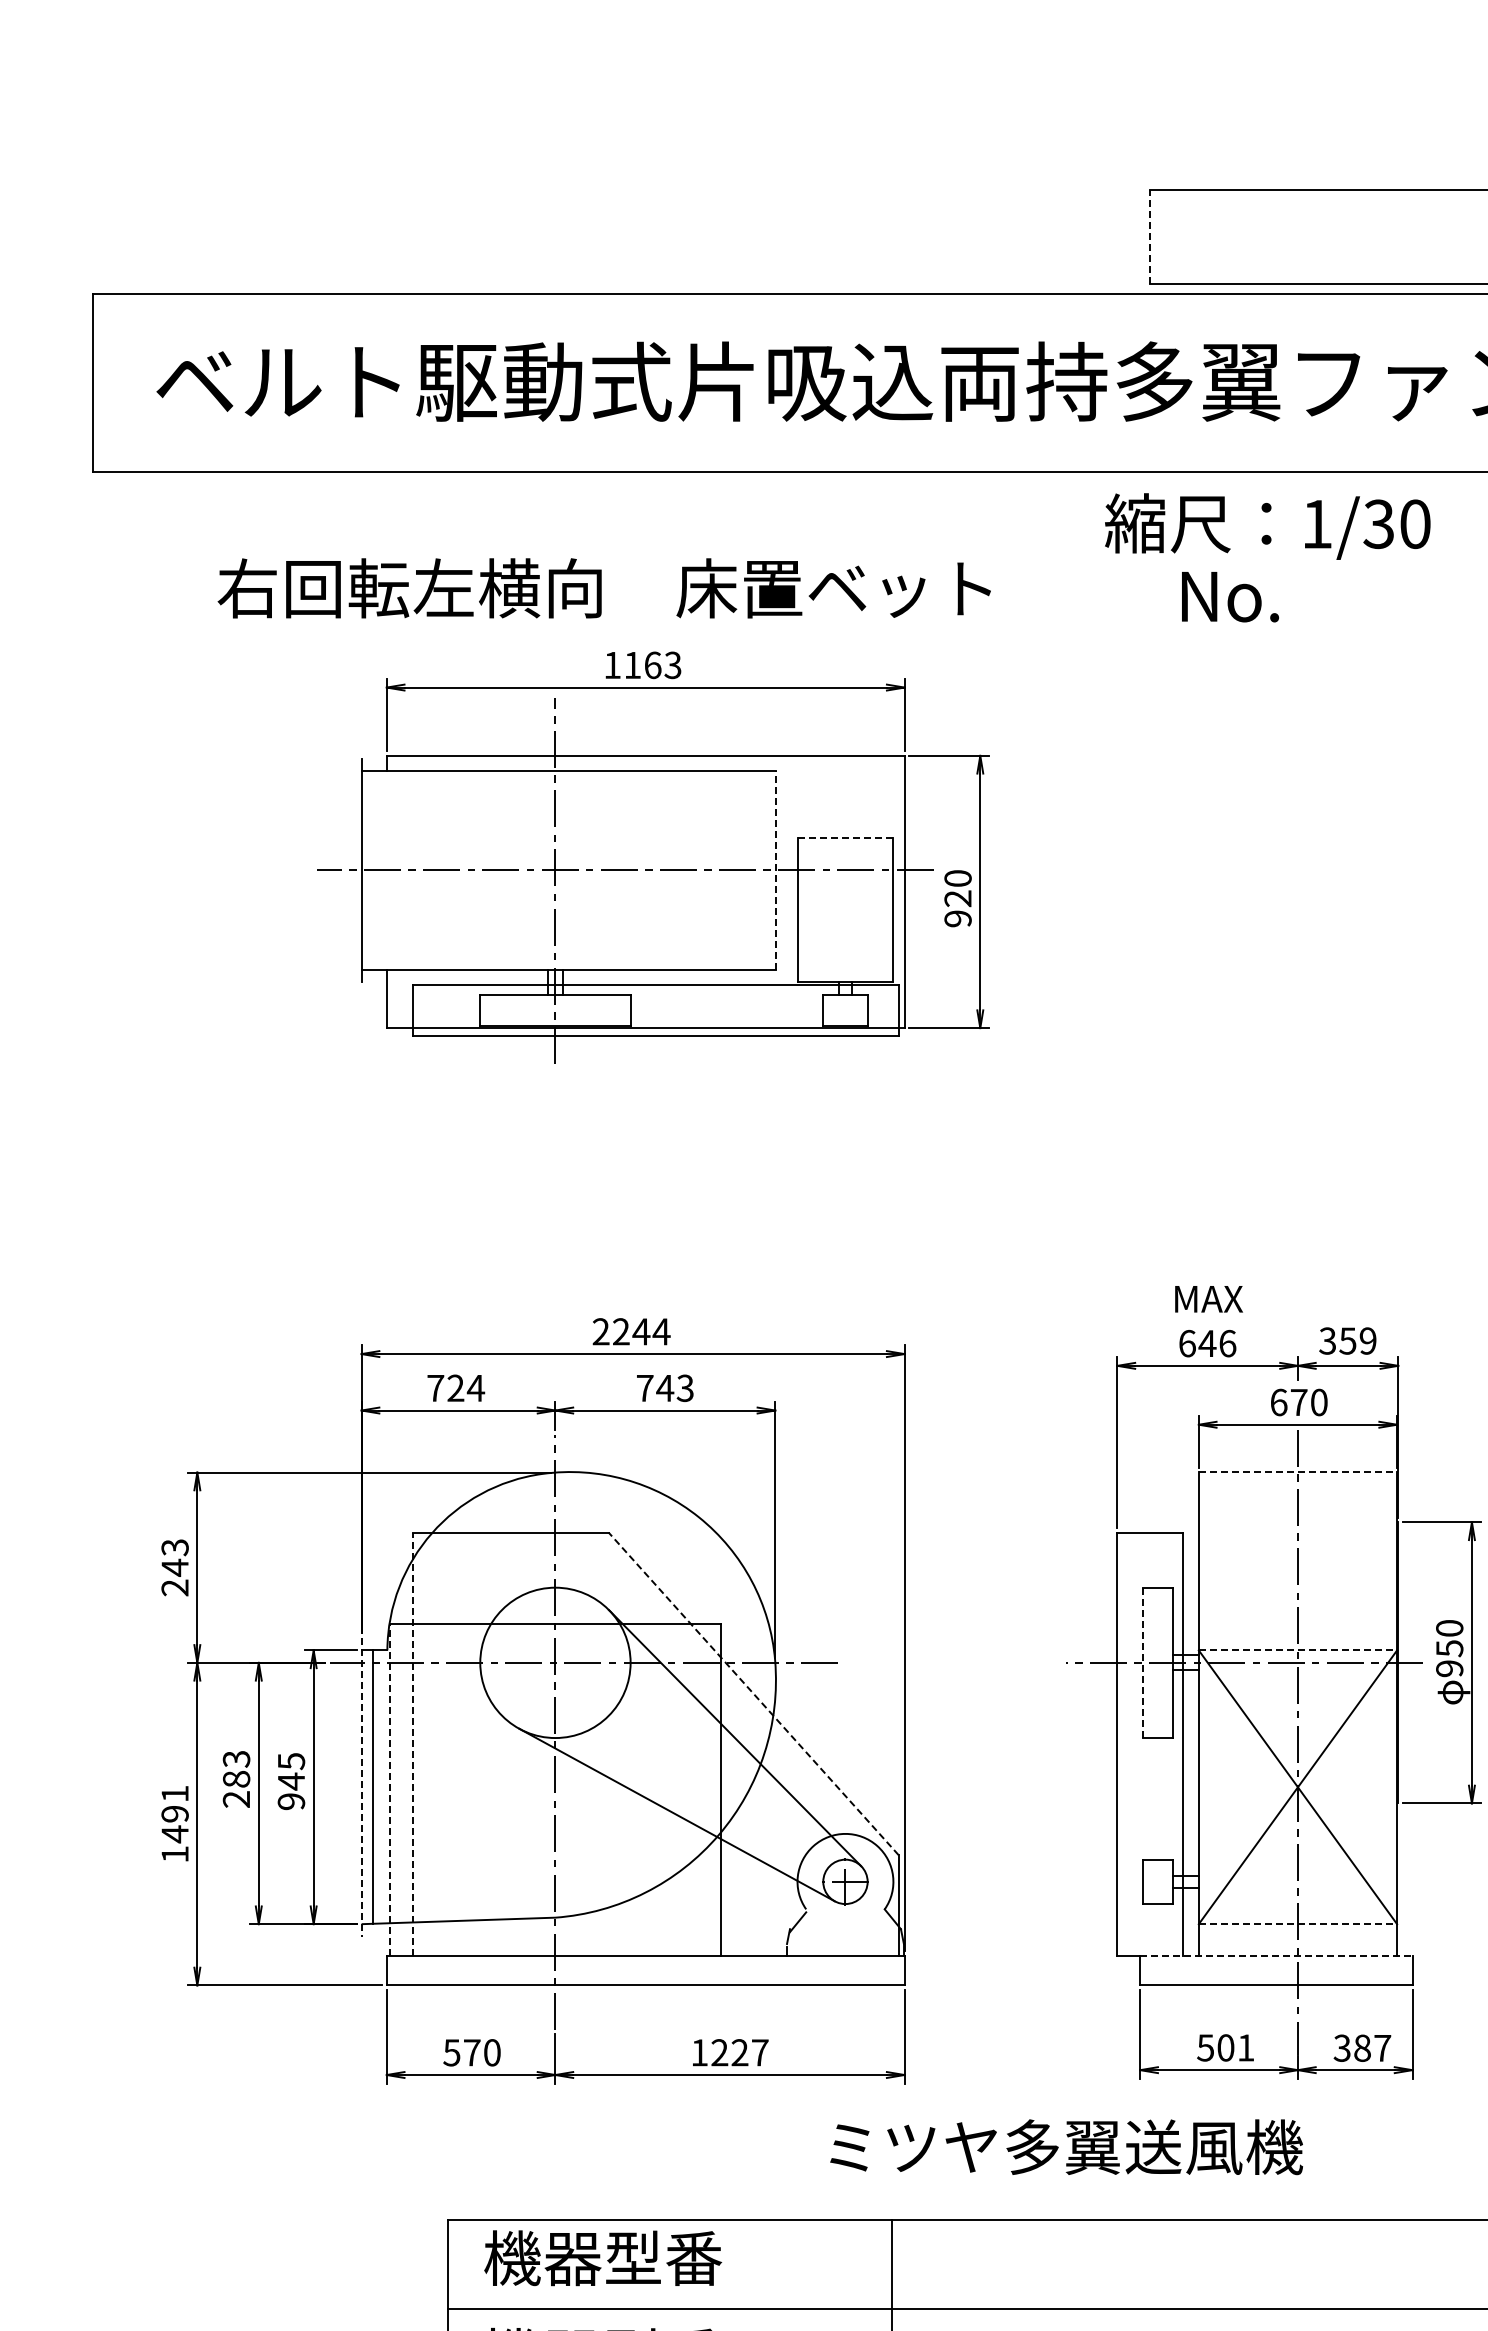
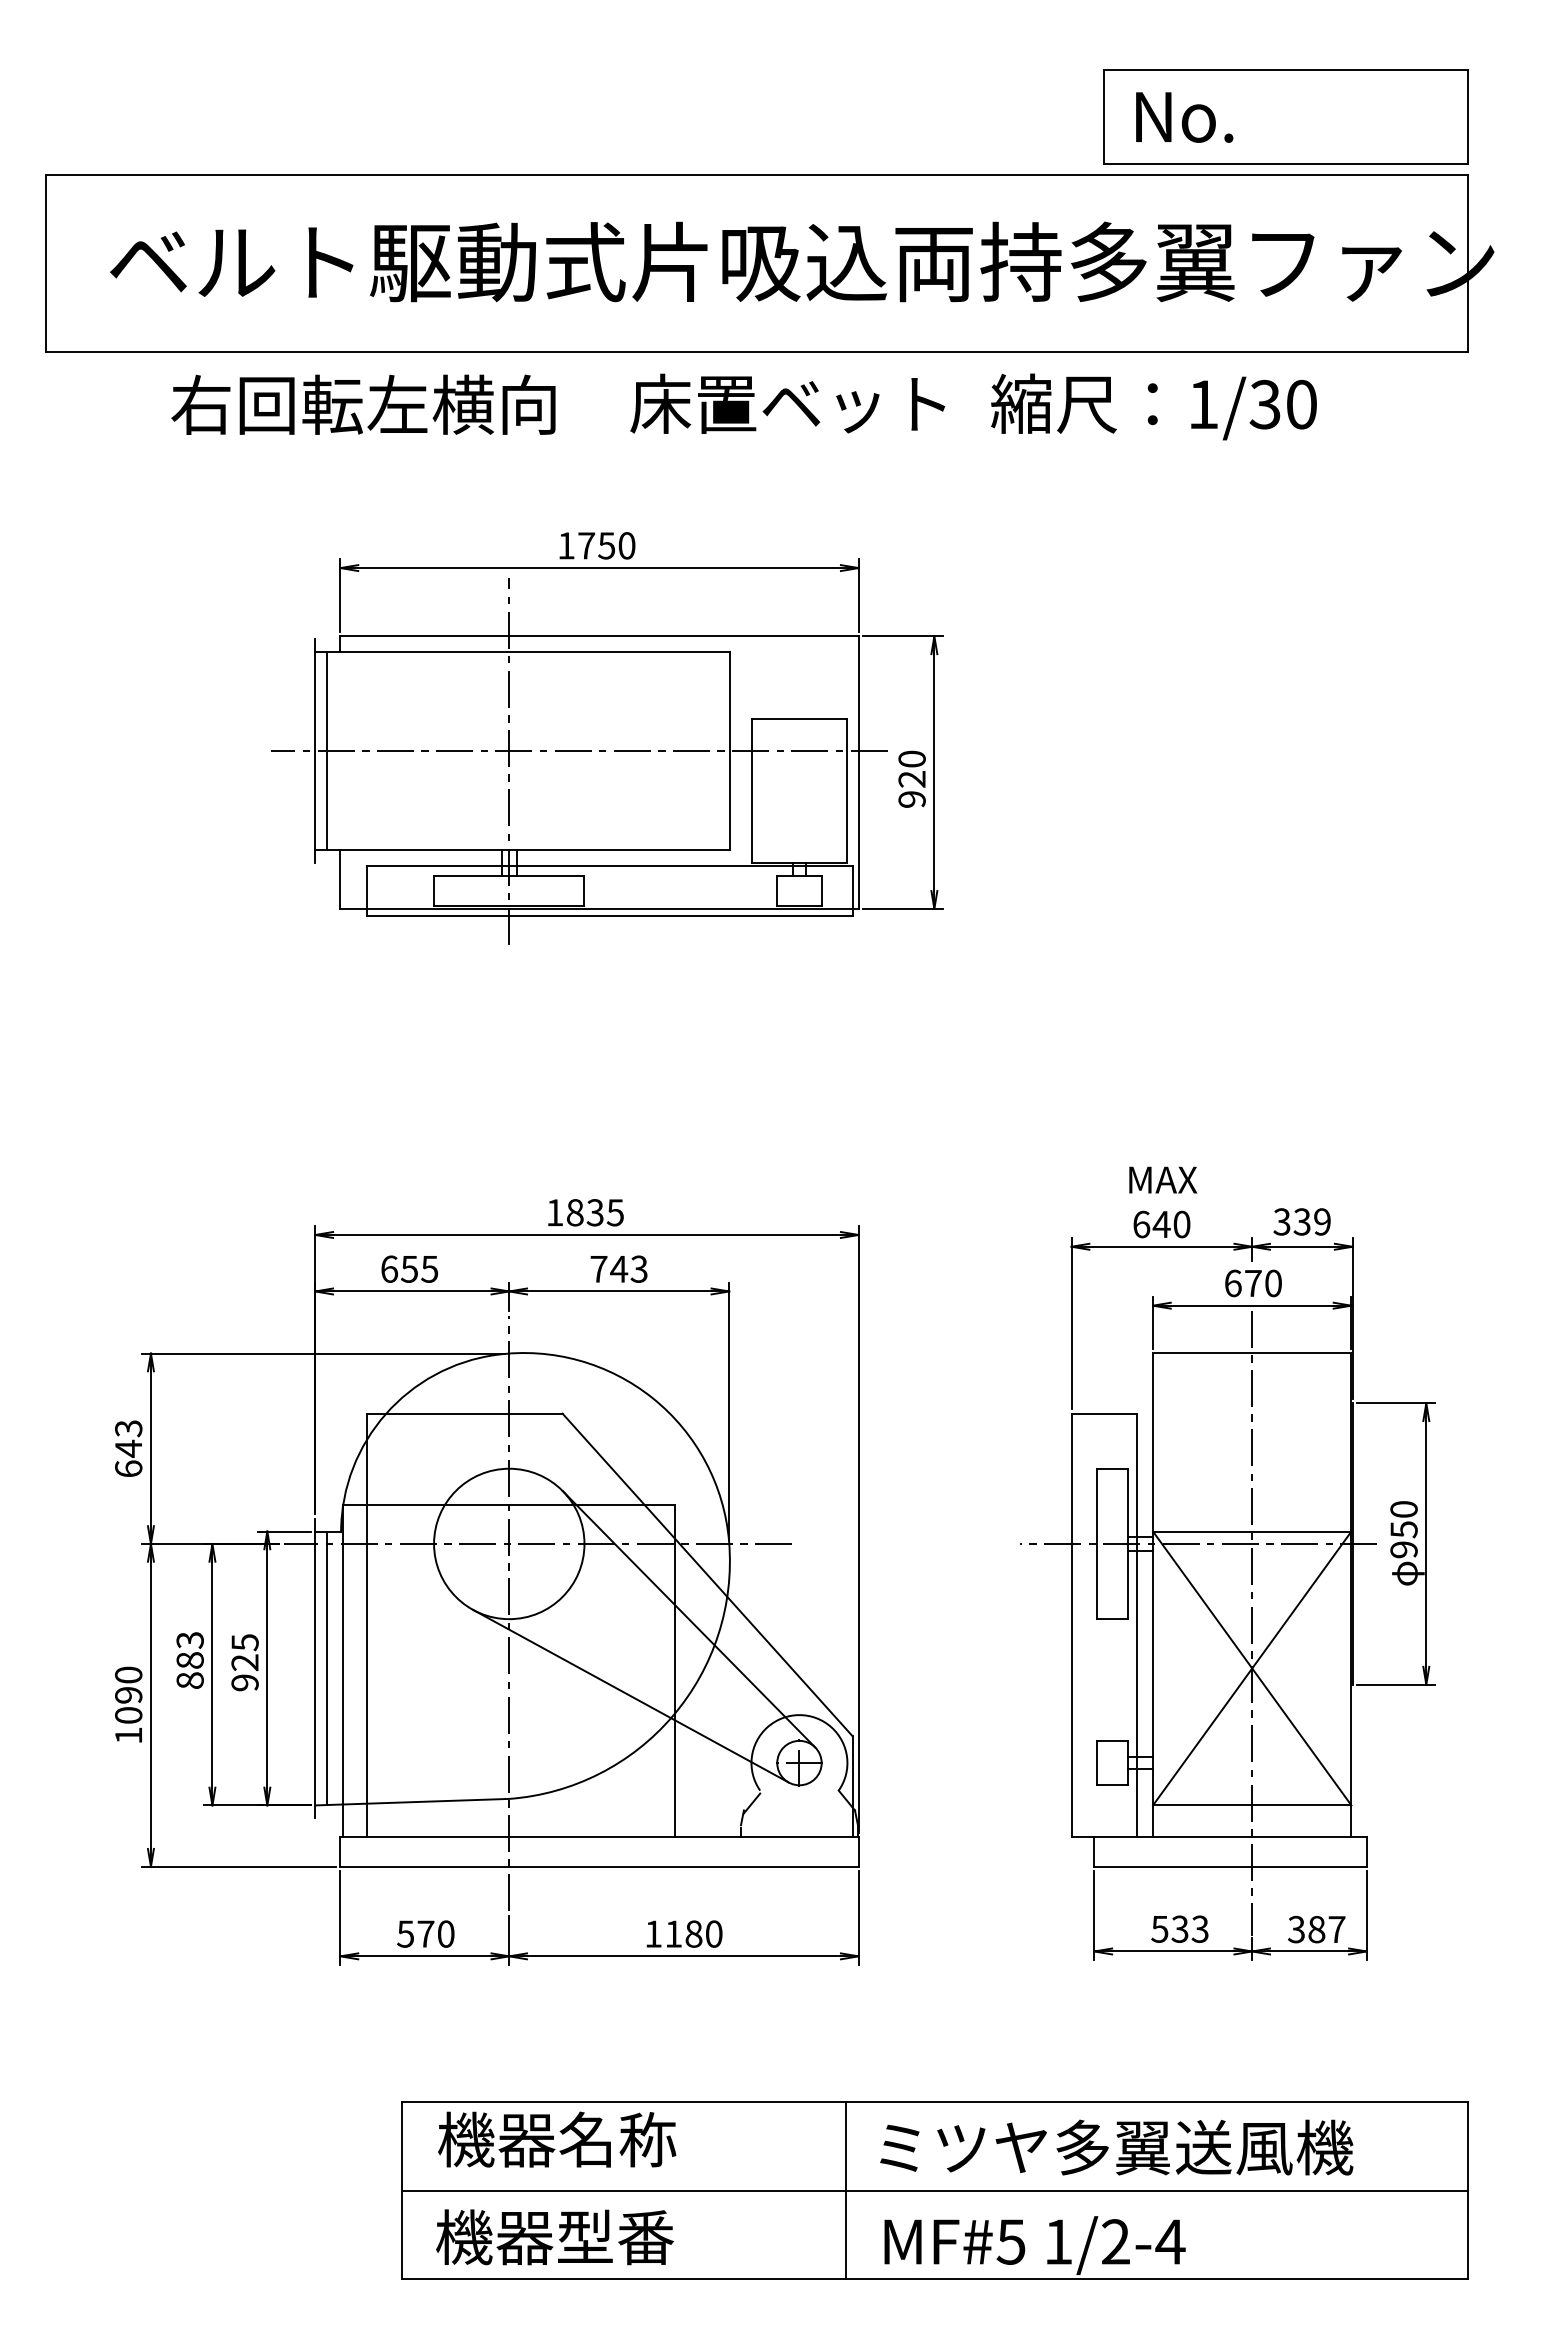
line: (1150, 237) -> (1104, 117), dashed -> solid
text: (1267, 526) -> (1153, 406), moved
text: (409, 588) -> (363, 404), moved
text: (833, 588) -> (787, 403), moved
text: (1230, 597) -> (1184, 117), moved
text: (652, 665) -> (606, 545), 1163 -> 1750
line: (845, 838) -> (799, 719), dashed -> solid
line: (373, 869) -> (327, 750), added
line: (775, 869) -> (729, 750), dashed -> solid
text: (631, 1331) -> (585, 1212), 2244 -> 1835
text: (1347, 1340) -> (1301, 1221), 359 -> 339
text: (1227, 1343) -> (1181, 1224), 646 -> 640
text: (455, 1387) -> (409, 1268), 724 -> 655
line: (1298, 1472) -> (1252, 1353), dashed -> solid
text: (174, 1587) -> (128, 1468), 243 -> 643
line: (1298, 1650) -> (1252, 1531), dashed -> solid
line: (1142, 1663) -> (1096, 1544), dashed -> solid
line: (753, 1693) -> (707, 1574), dashed -> solid
line: (413, 1744) -> (367, 1625), dashed -> solid
text: (290, 1781) -> (244, 1662), 945 -> 925
line: (361, 1787) -> (315, 1668), dashed -> solid
line: (389, 1790) -> (343, 1671), dashed -> solid
text: (235, 1799) -> (189, 1680), 283 -> 883
text: (174, 1814) -> (128, 1695), 1491 -> 1090
line: (1298, 1924) -> (1252, 1805), dashed -> solid
line: (1277, 1956) -> (1231, 1837), dashed -> solid
text: (1235, 2047) -> (1189, 1928), 501 -> 533
text: (739, 2052) -> (693, 1933), 1227 -> 1180
text: (1066, 2147) -> (1116, 2147), moved
text: (663, 2258) -> (617, 2139), 機器型番 -> 機器名称

